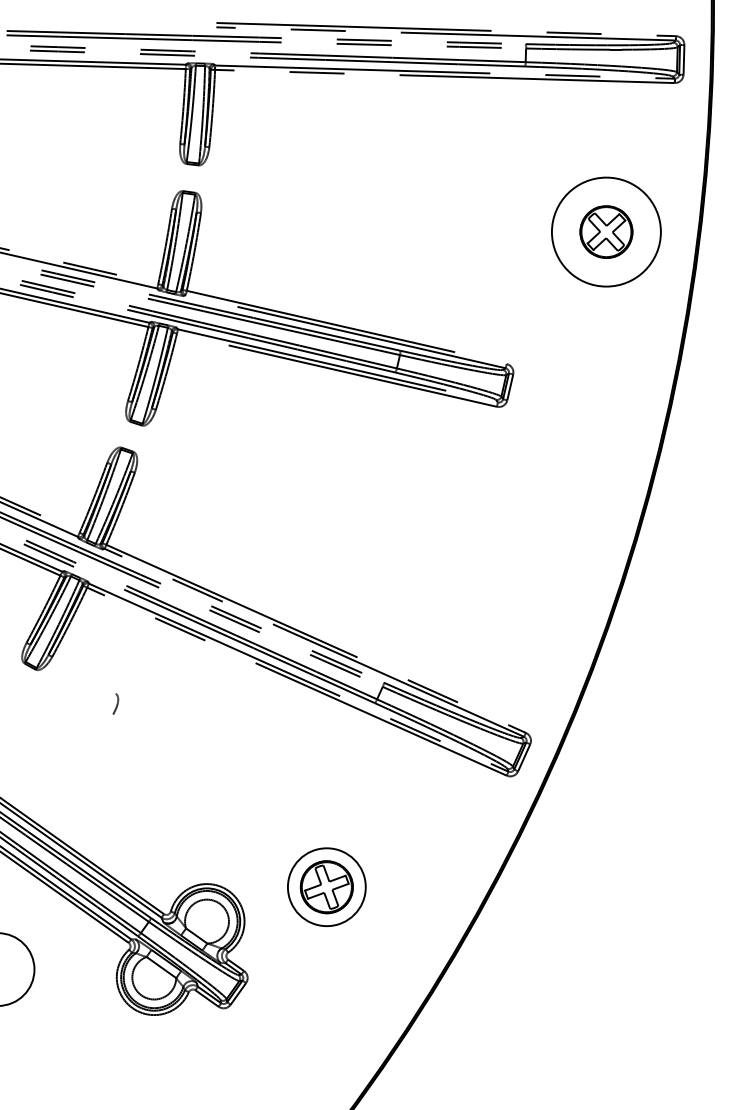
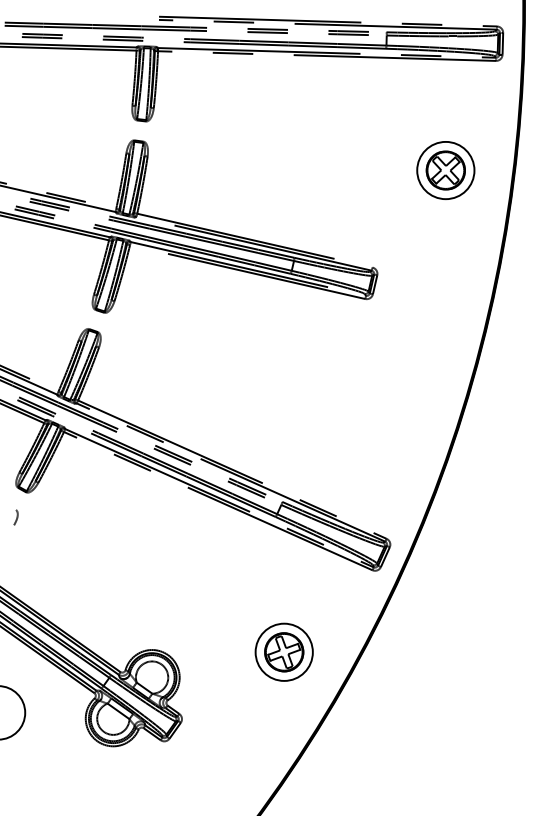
circle: (605, 232) -> (445, 170), size x0.71
curve: (116, 703) -> (16, 517), moved
part: (325, 886) -> (283, 651), moved

